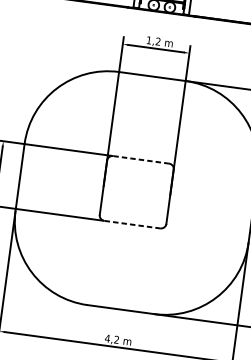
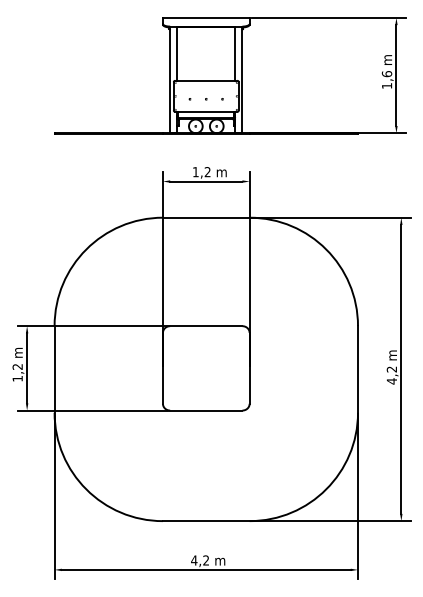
line: (141, 160) -> (206, 326), dashed -> solid
line: (132, 224) -> (206, 410), dashed -> solid

